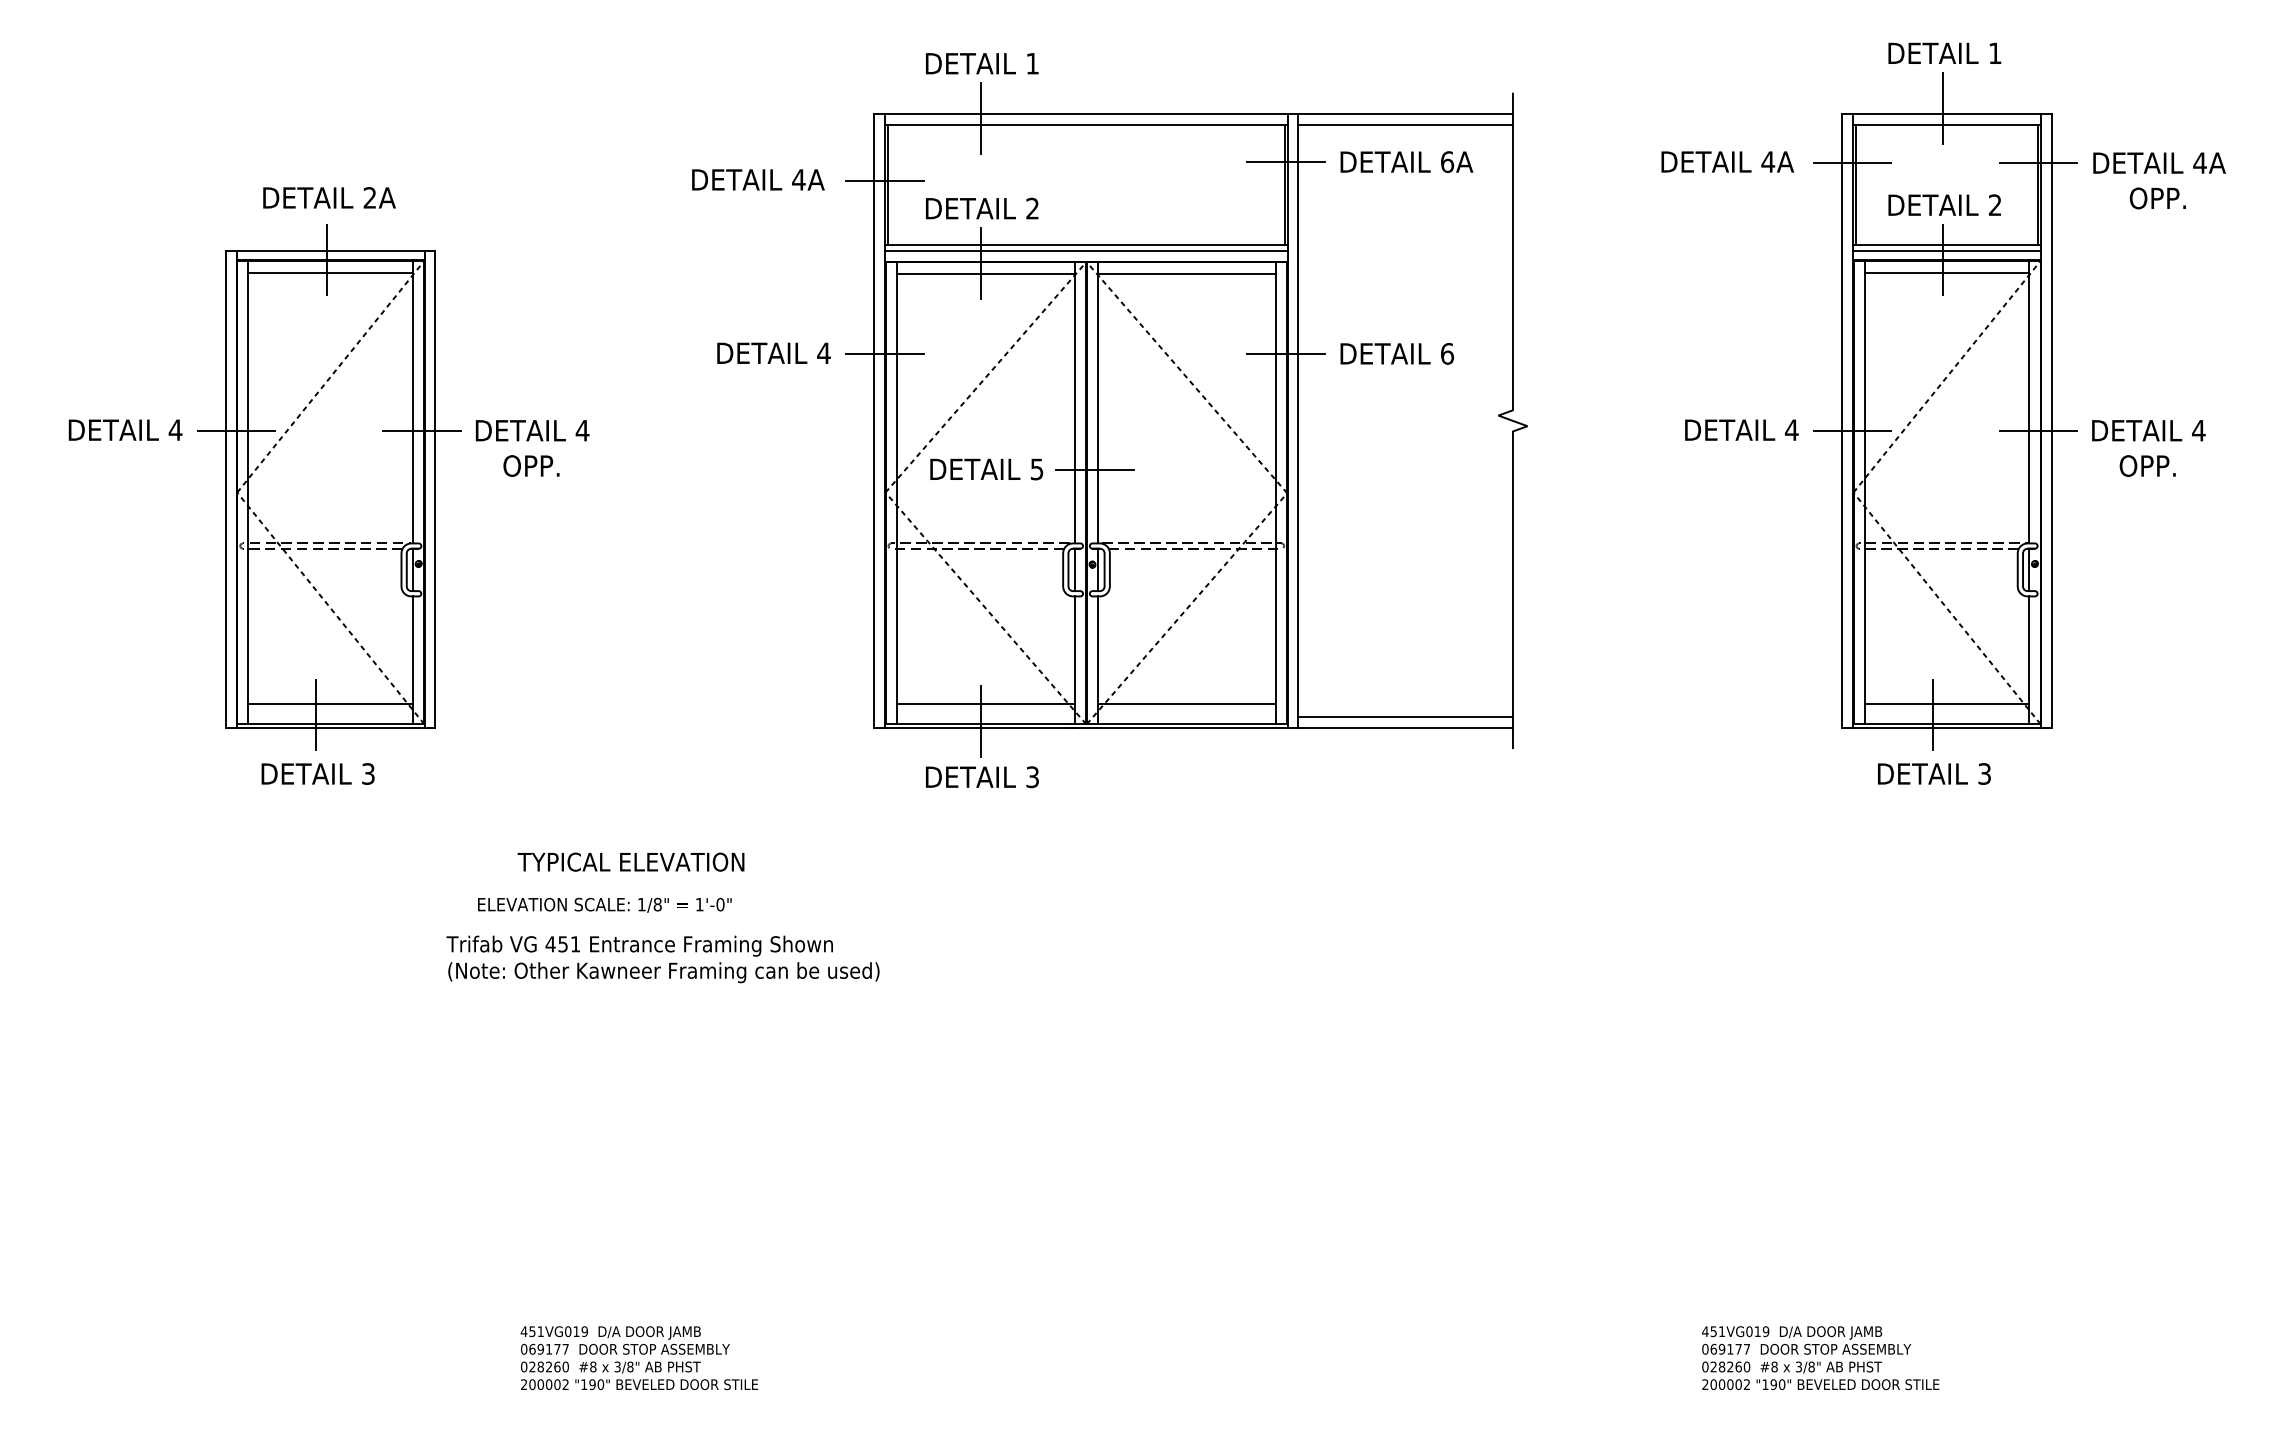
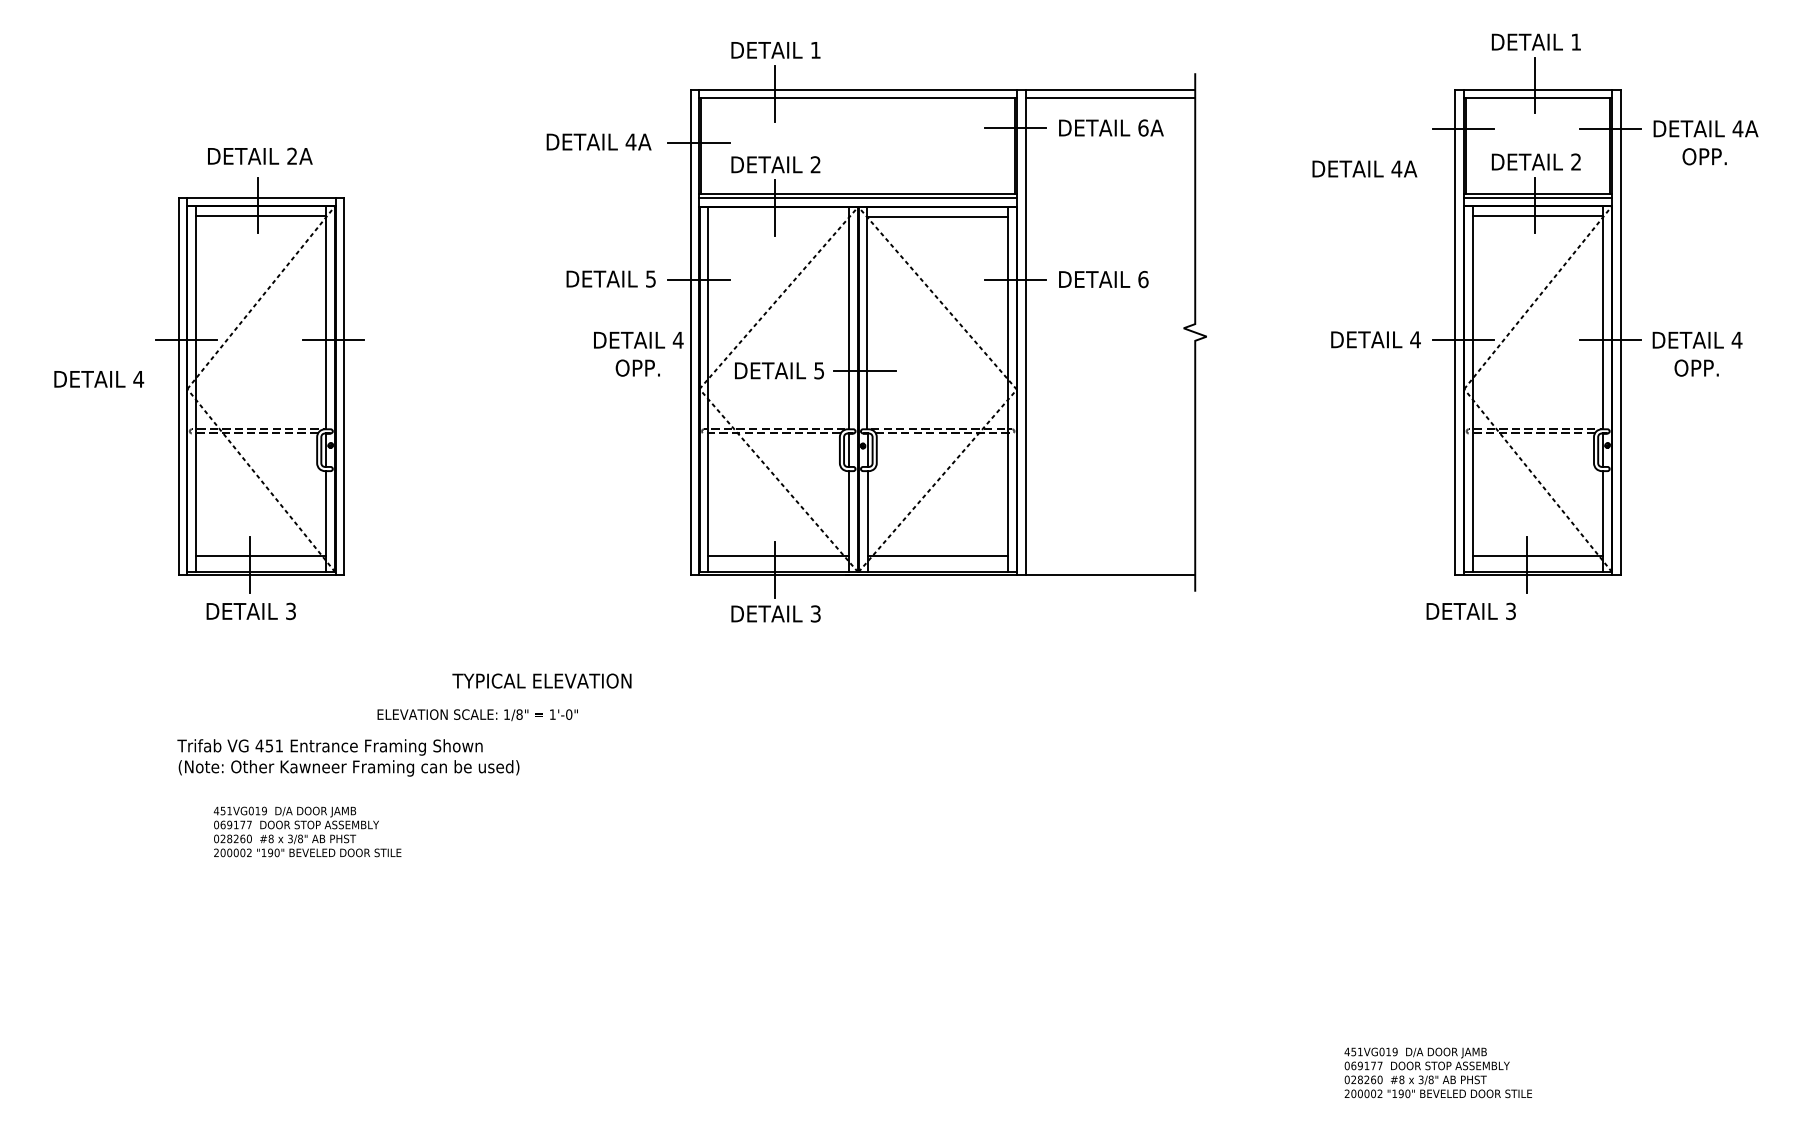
text: (1727, 161) -> (1364, 168), moved
line: (985, 274) -> (778, 216), removed
text: (823, 353) -> (650, 279), 4 -> 5
text: (125, 429) -> (99, 378), moved
text: (532, 448) -> (638, 354), moved
line: (1405, 717) -> (1110, 566), removed
text: (1934, 773) -> (1471, 611), moved
text: (630, 861) -> (541, 680), moved
text: (662, 959) -> (347, 757), moved
text: (639, 1358) -> (307, 832), moved

